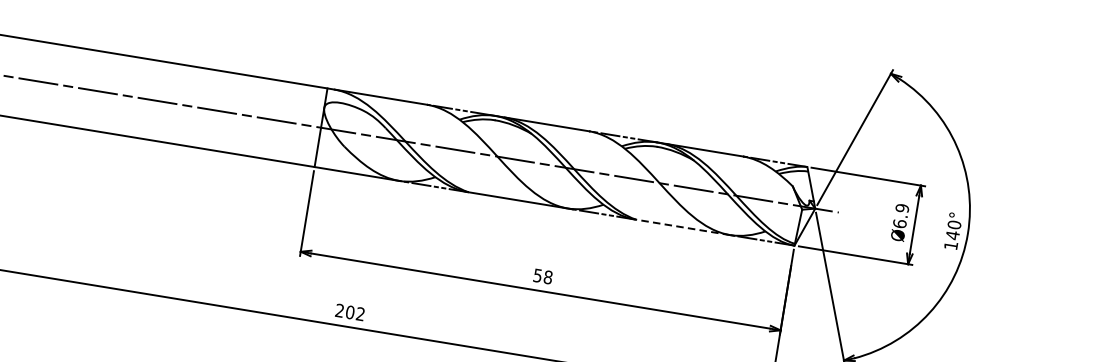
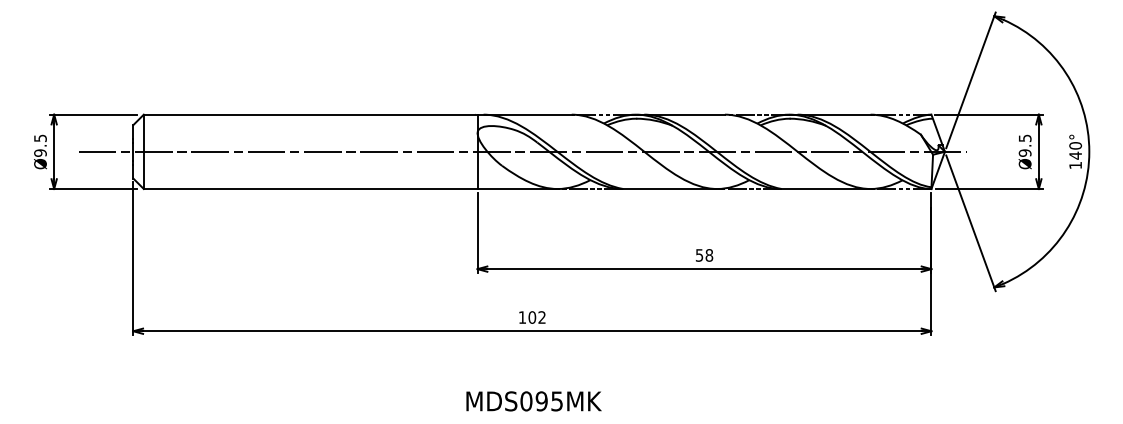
text: (900, 215) -> (1024, 145), Ø6.9 -> Ø9.5
line: (683, 227) -> (826, 189), dashed -> solid
text: (338, 310) -> (521, 317), 202 -> 102

